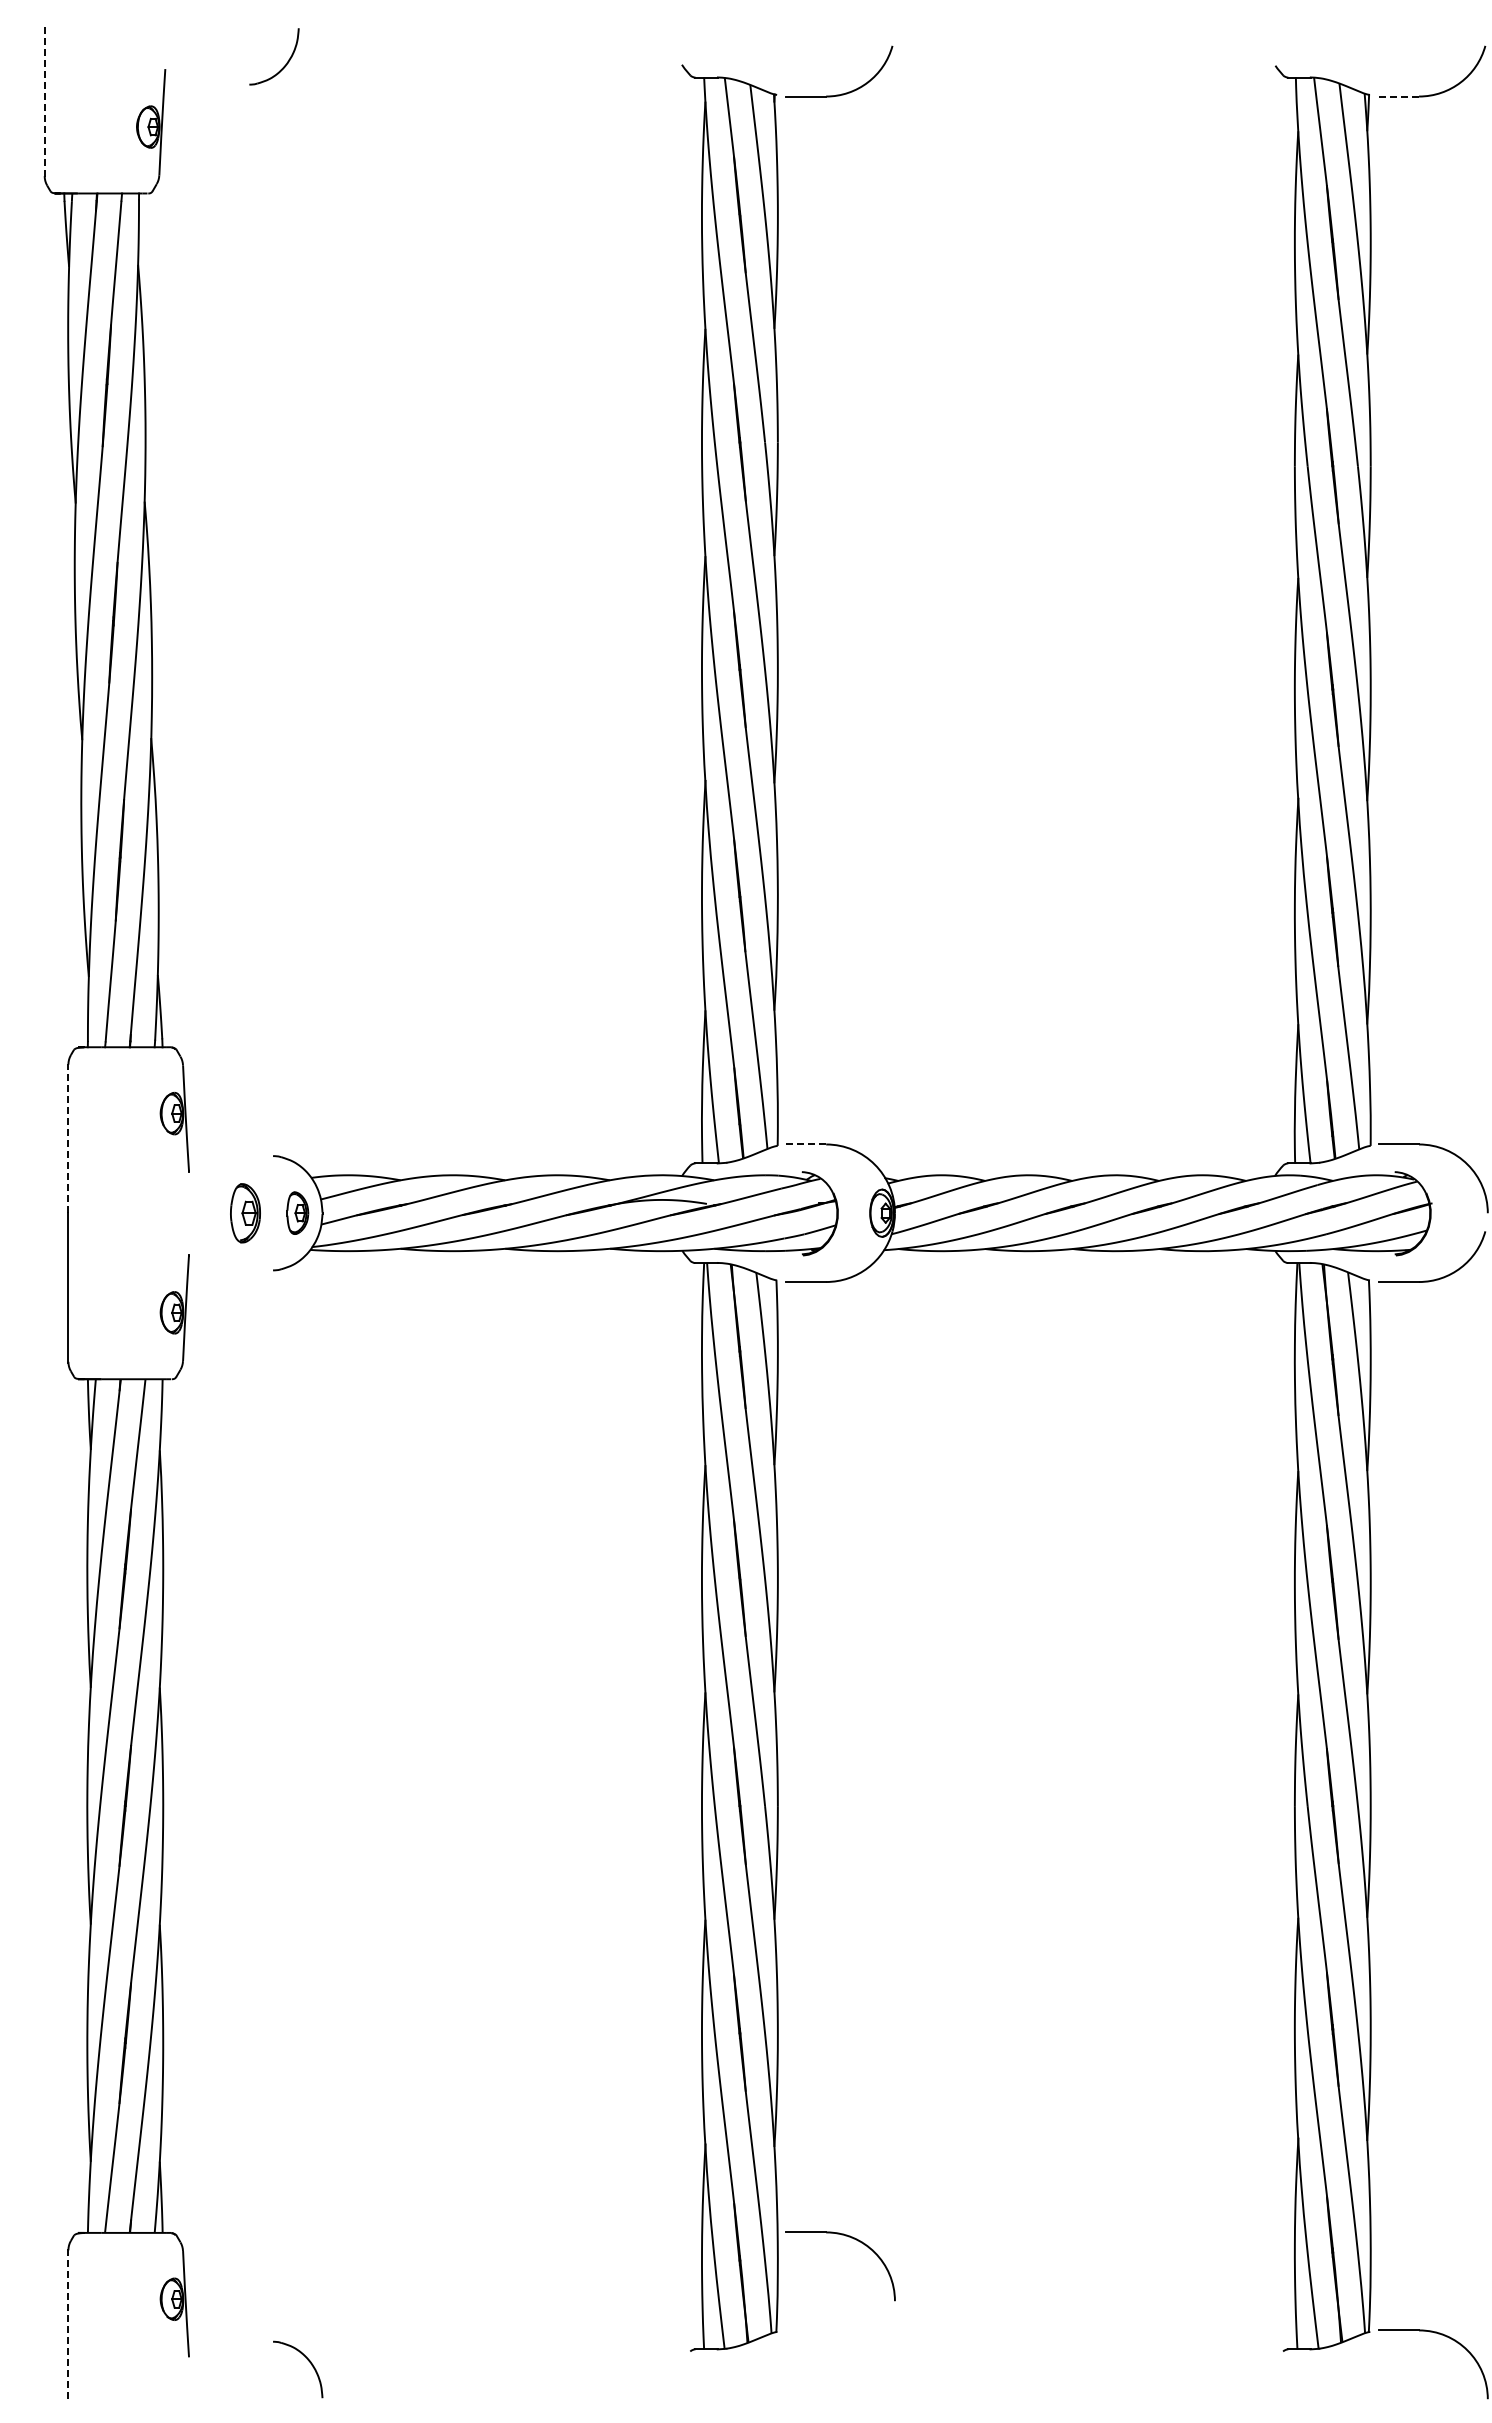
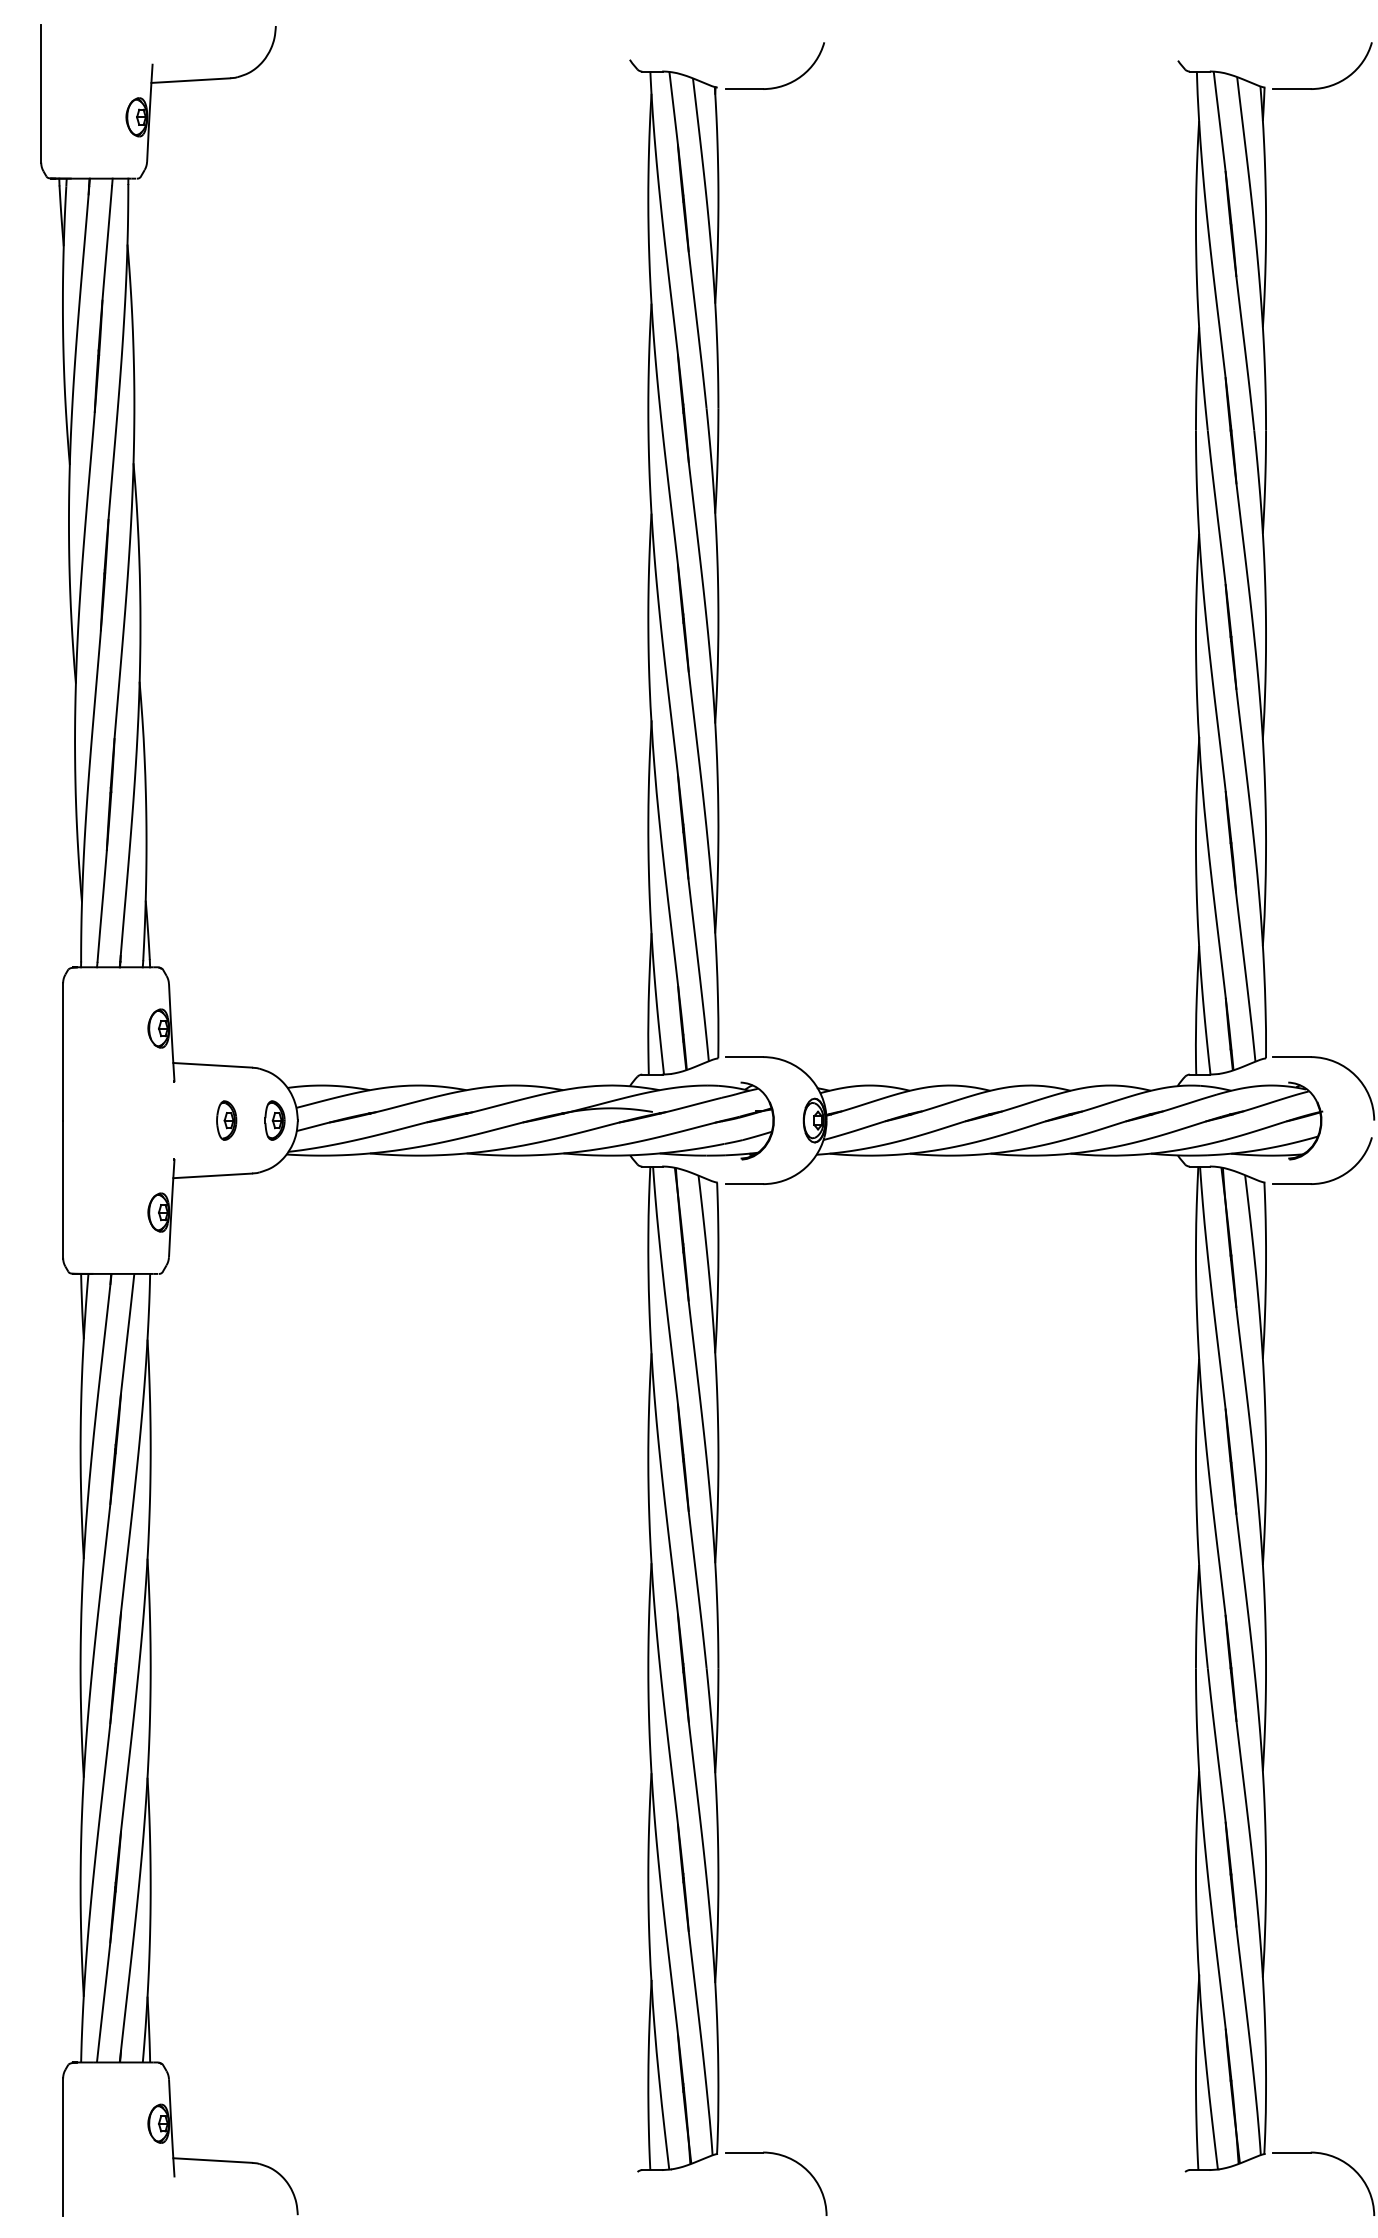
line: (206, 86) -> (190, 79), added
line: (1398, 96) -> (1291, 89), dashed -> solid
line: (44, 102) -> (41, 94), dashed -> solid
line: (68, 1138) -> (63, 1051), dashed -> solid
line: (806, 1144) -> (744, 1057), dashed -> solid
line: (230, 1152) -> (212, 1064), added
part: (245, 1212) -> (226, 1119), size x0.71
line: (230, 1272) -> (212, 1175), added
part: (853, 2239) -> (788, 2159), moved
line: (68, 2324) -> (63, 2147), dashed -> solid
line: (230, 2338) -> (212, 2160), added

